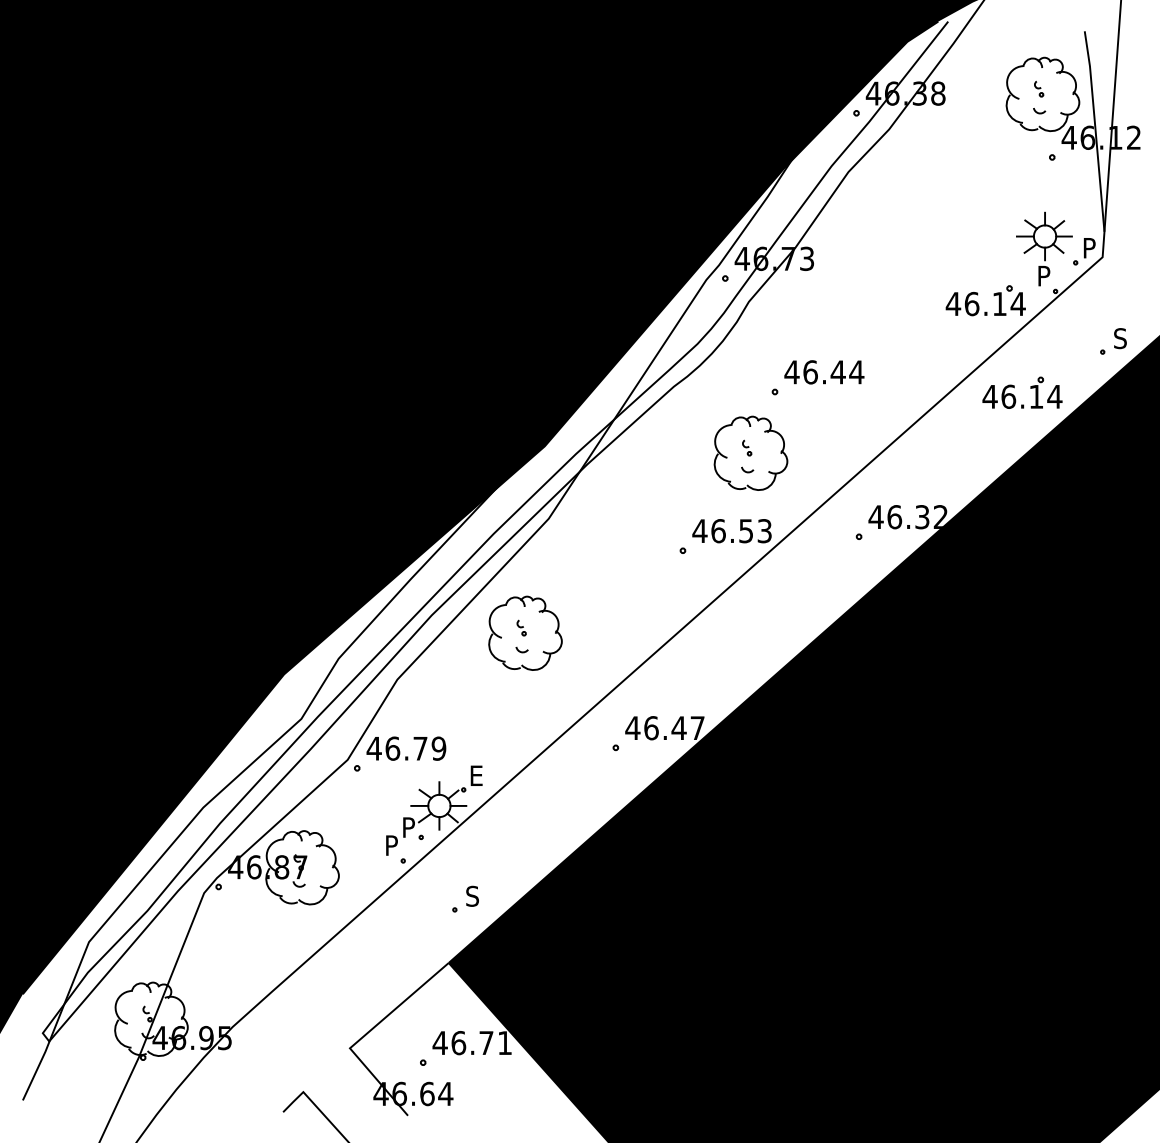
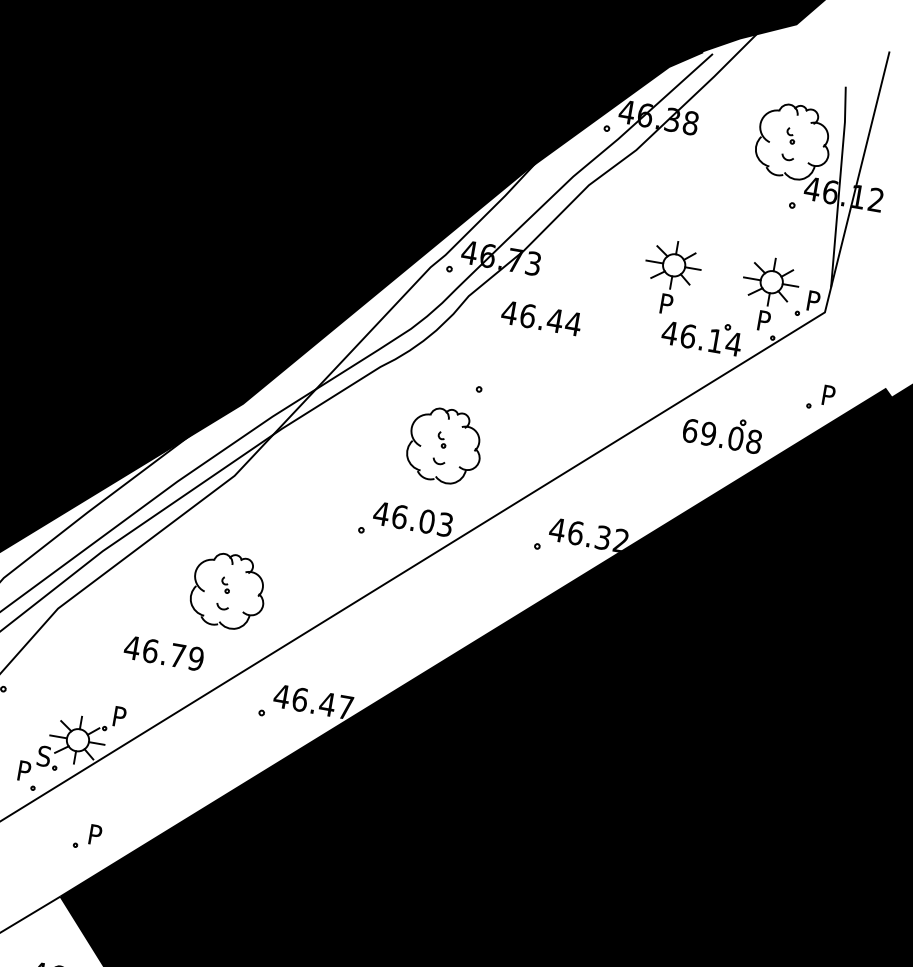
part: (945, 248) -> (671, 277), added
text: (1120, 338) -> (828, 395), S -> P
text: (824, 372) -> (541, 318), moved
text: (1022, 396) -> (722, 436), 46.14 -> 69.08
text: (746, 531) -> (427, 522), 46.53 -> 46.03
part: (525, 632) -> (228, 590), moved
text: (406, 748) -> (164, 653), moved
text: (477, 775) -> (120, 716), E -> P
text: (408, 827) -> (43, 756), P -> S
text: (472, 895) -> (95, 834), S -> P

